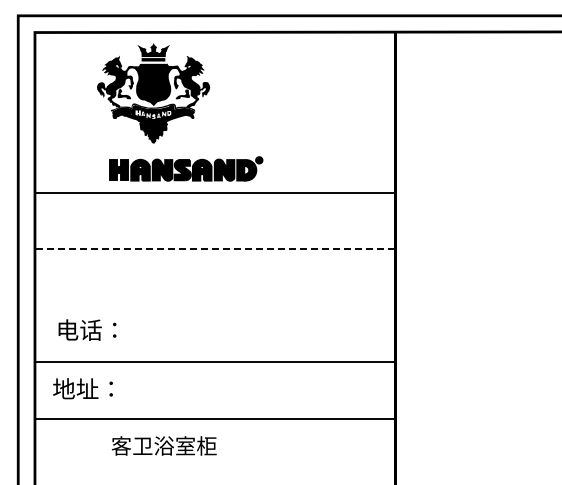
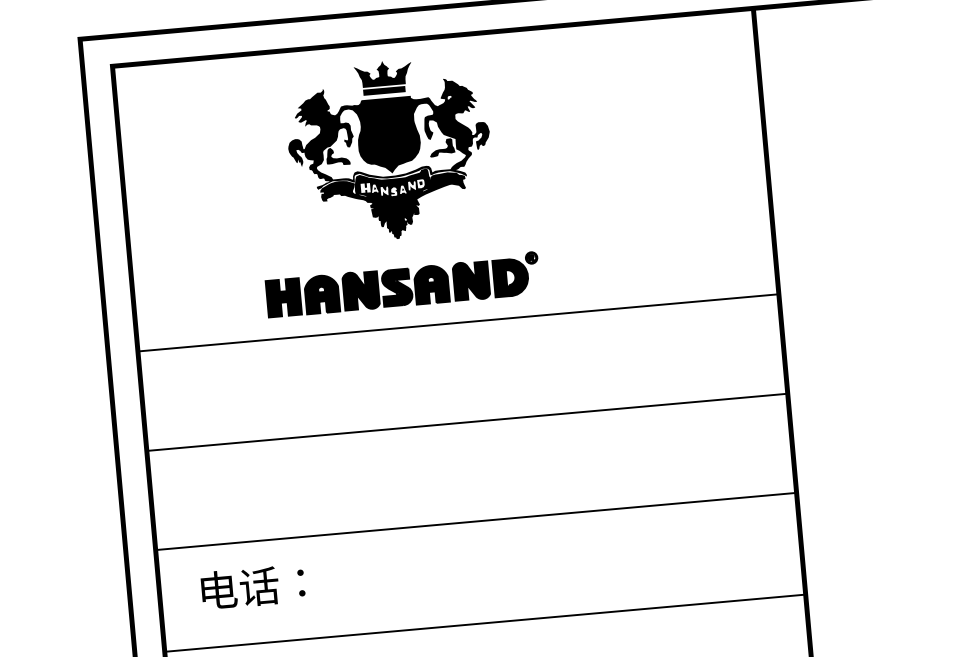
part: (153, 93) -> (389, 150), moved
line: (214, 248) -> (465, 421), dashed -> solid
line: (215, 304) -> (476, 521), added

